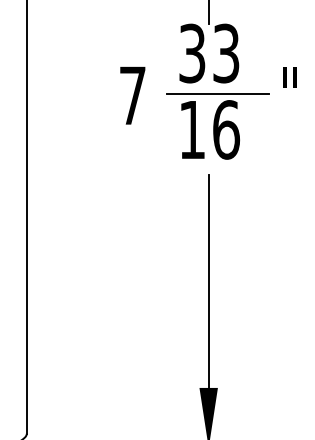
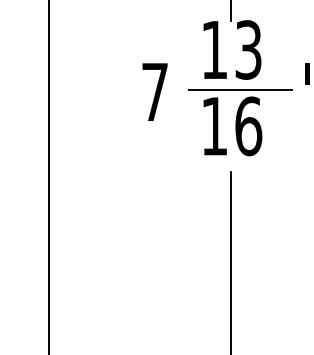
text: (192, 53) -> (214, 49), 33 -> 13

